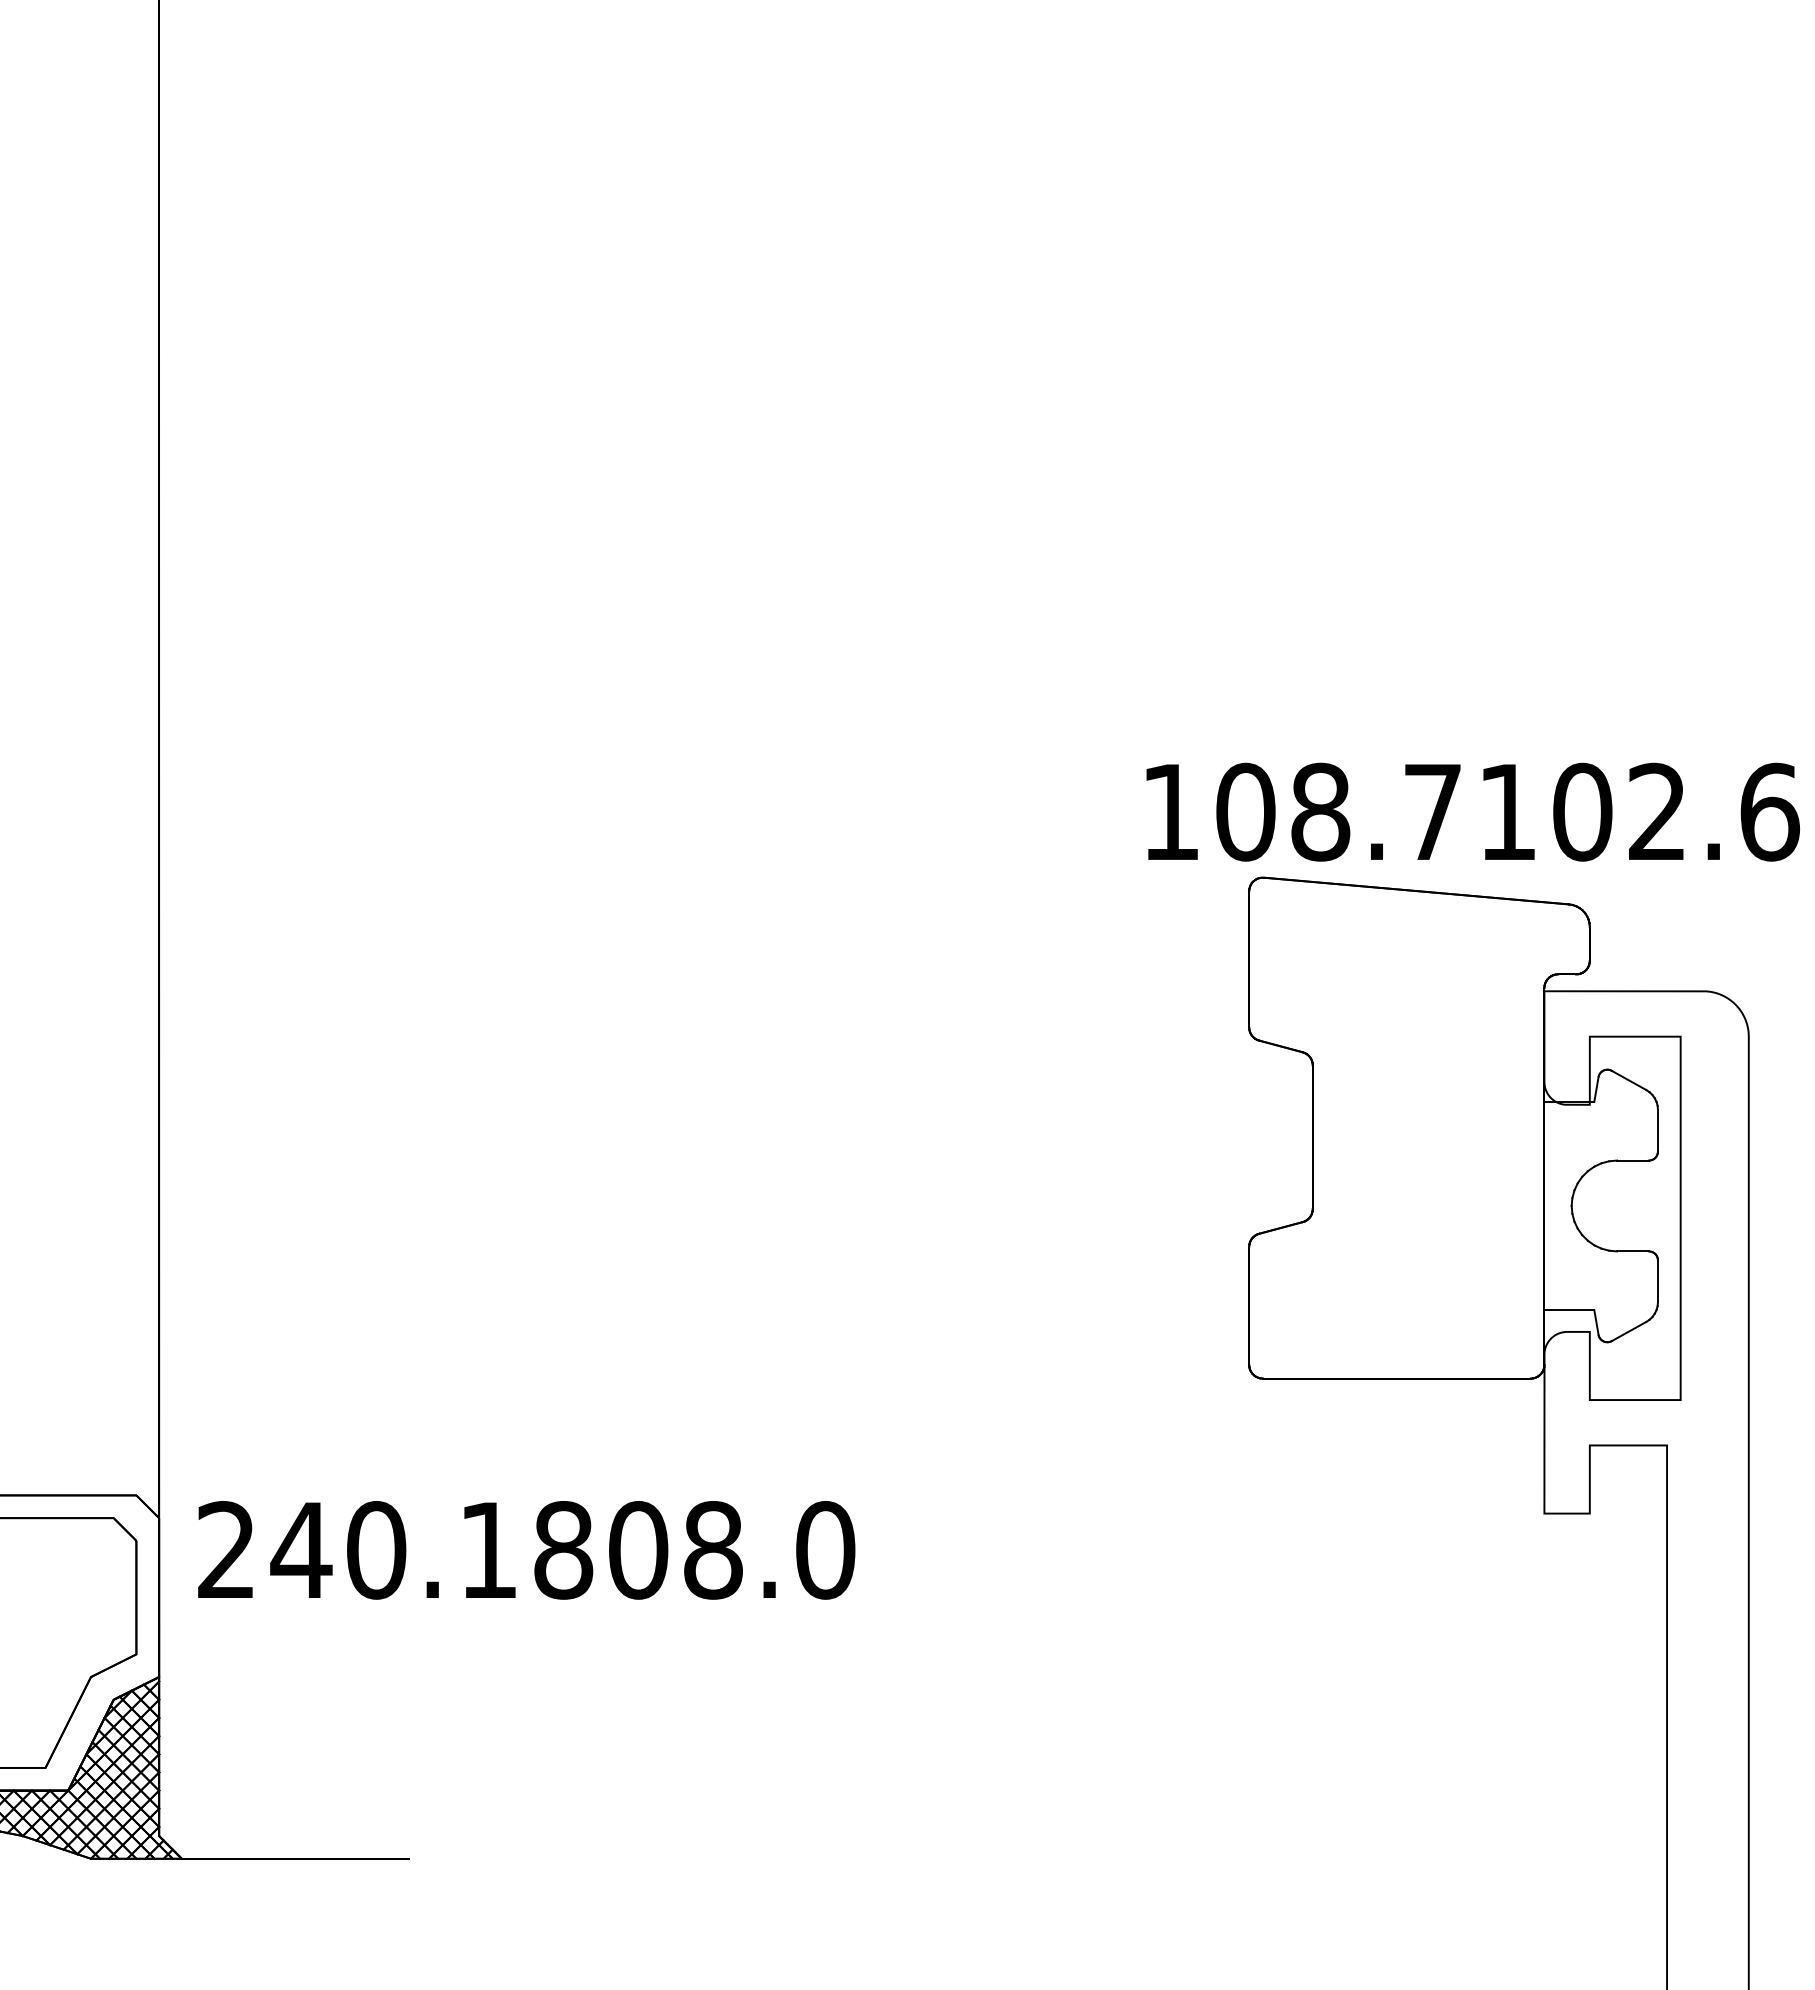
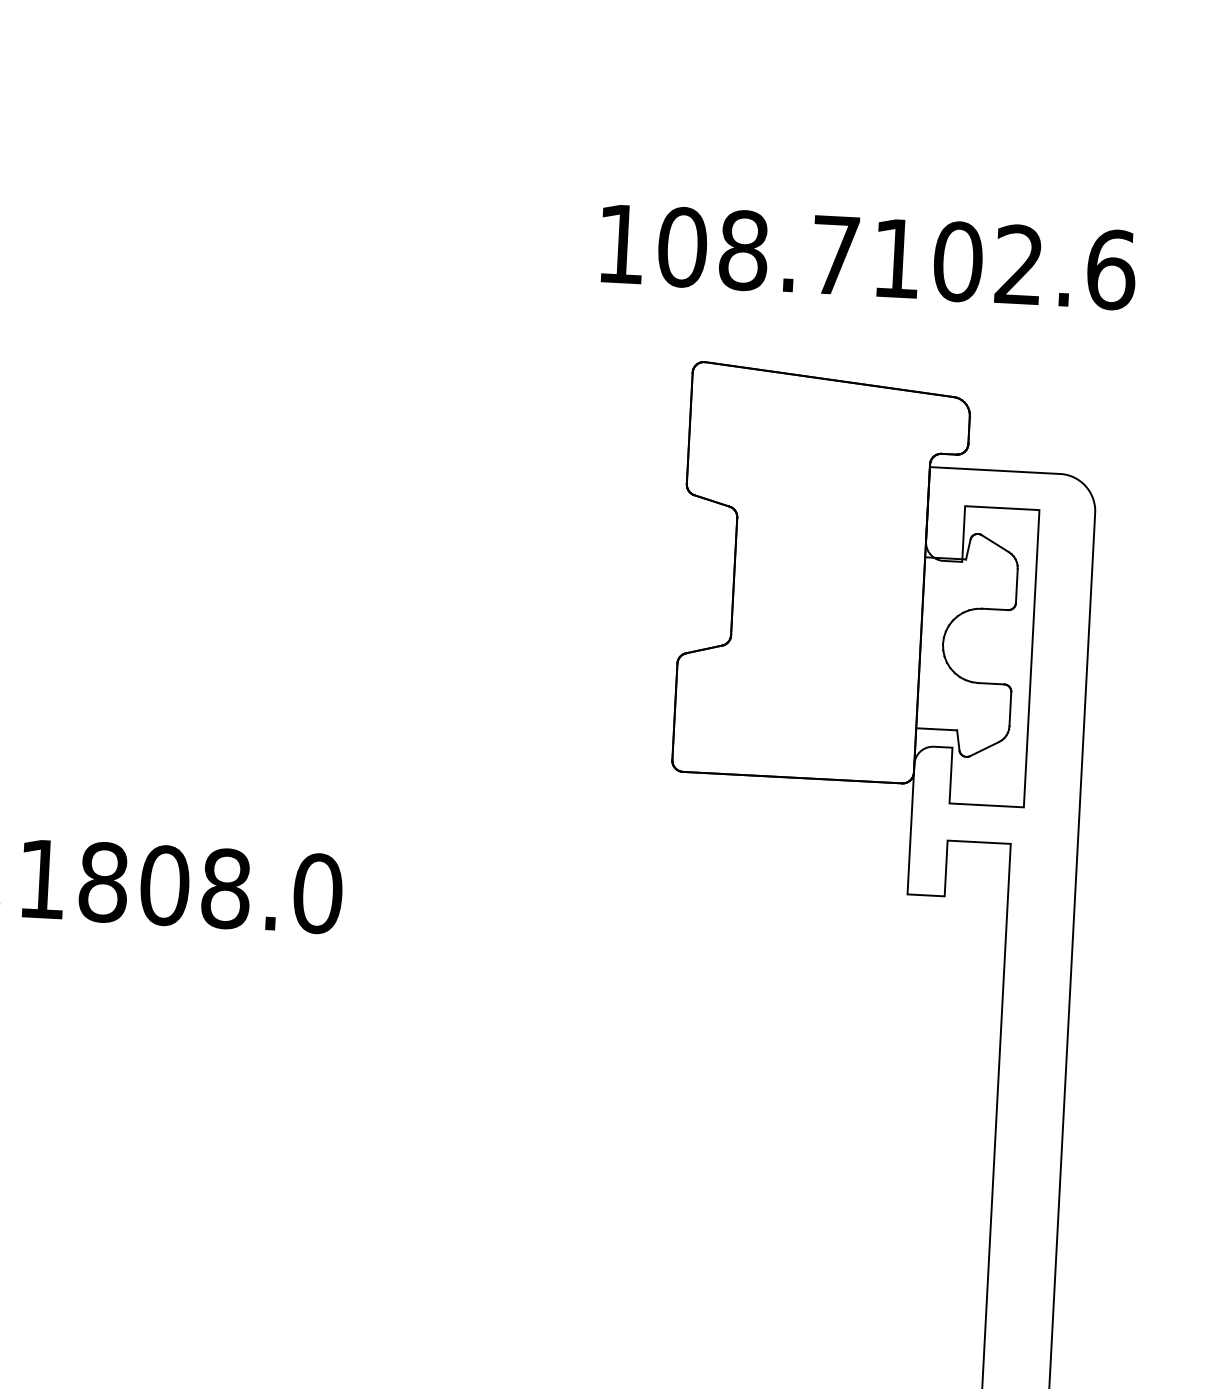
text: (1472, 811) -> (868, 256), moved

